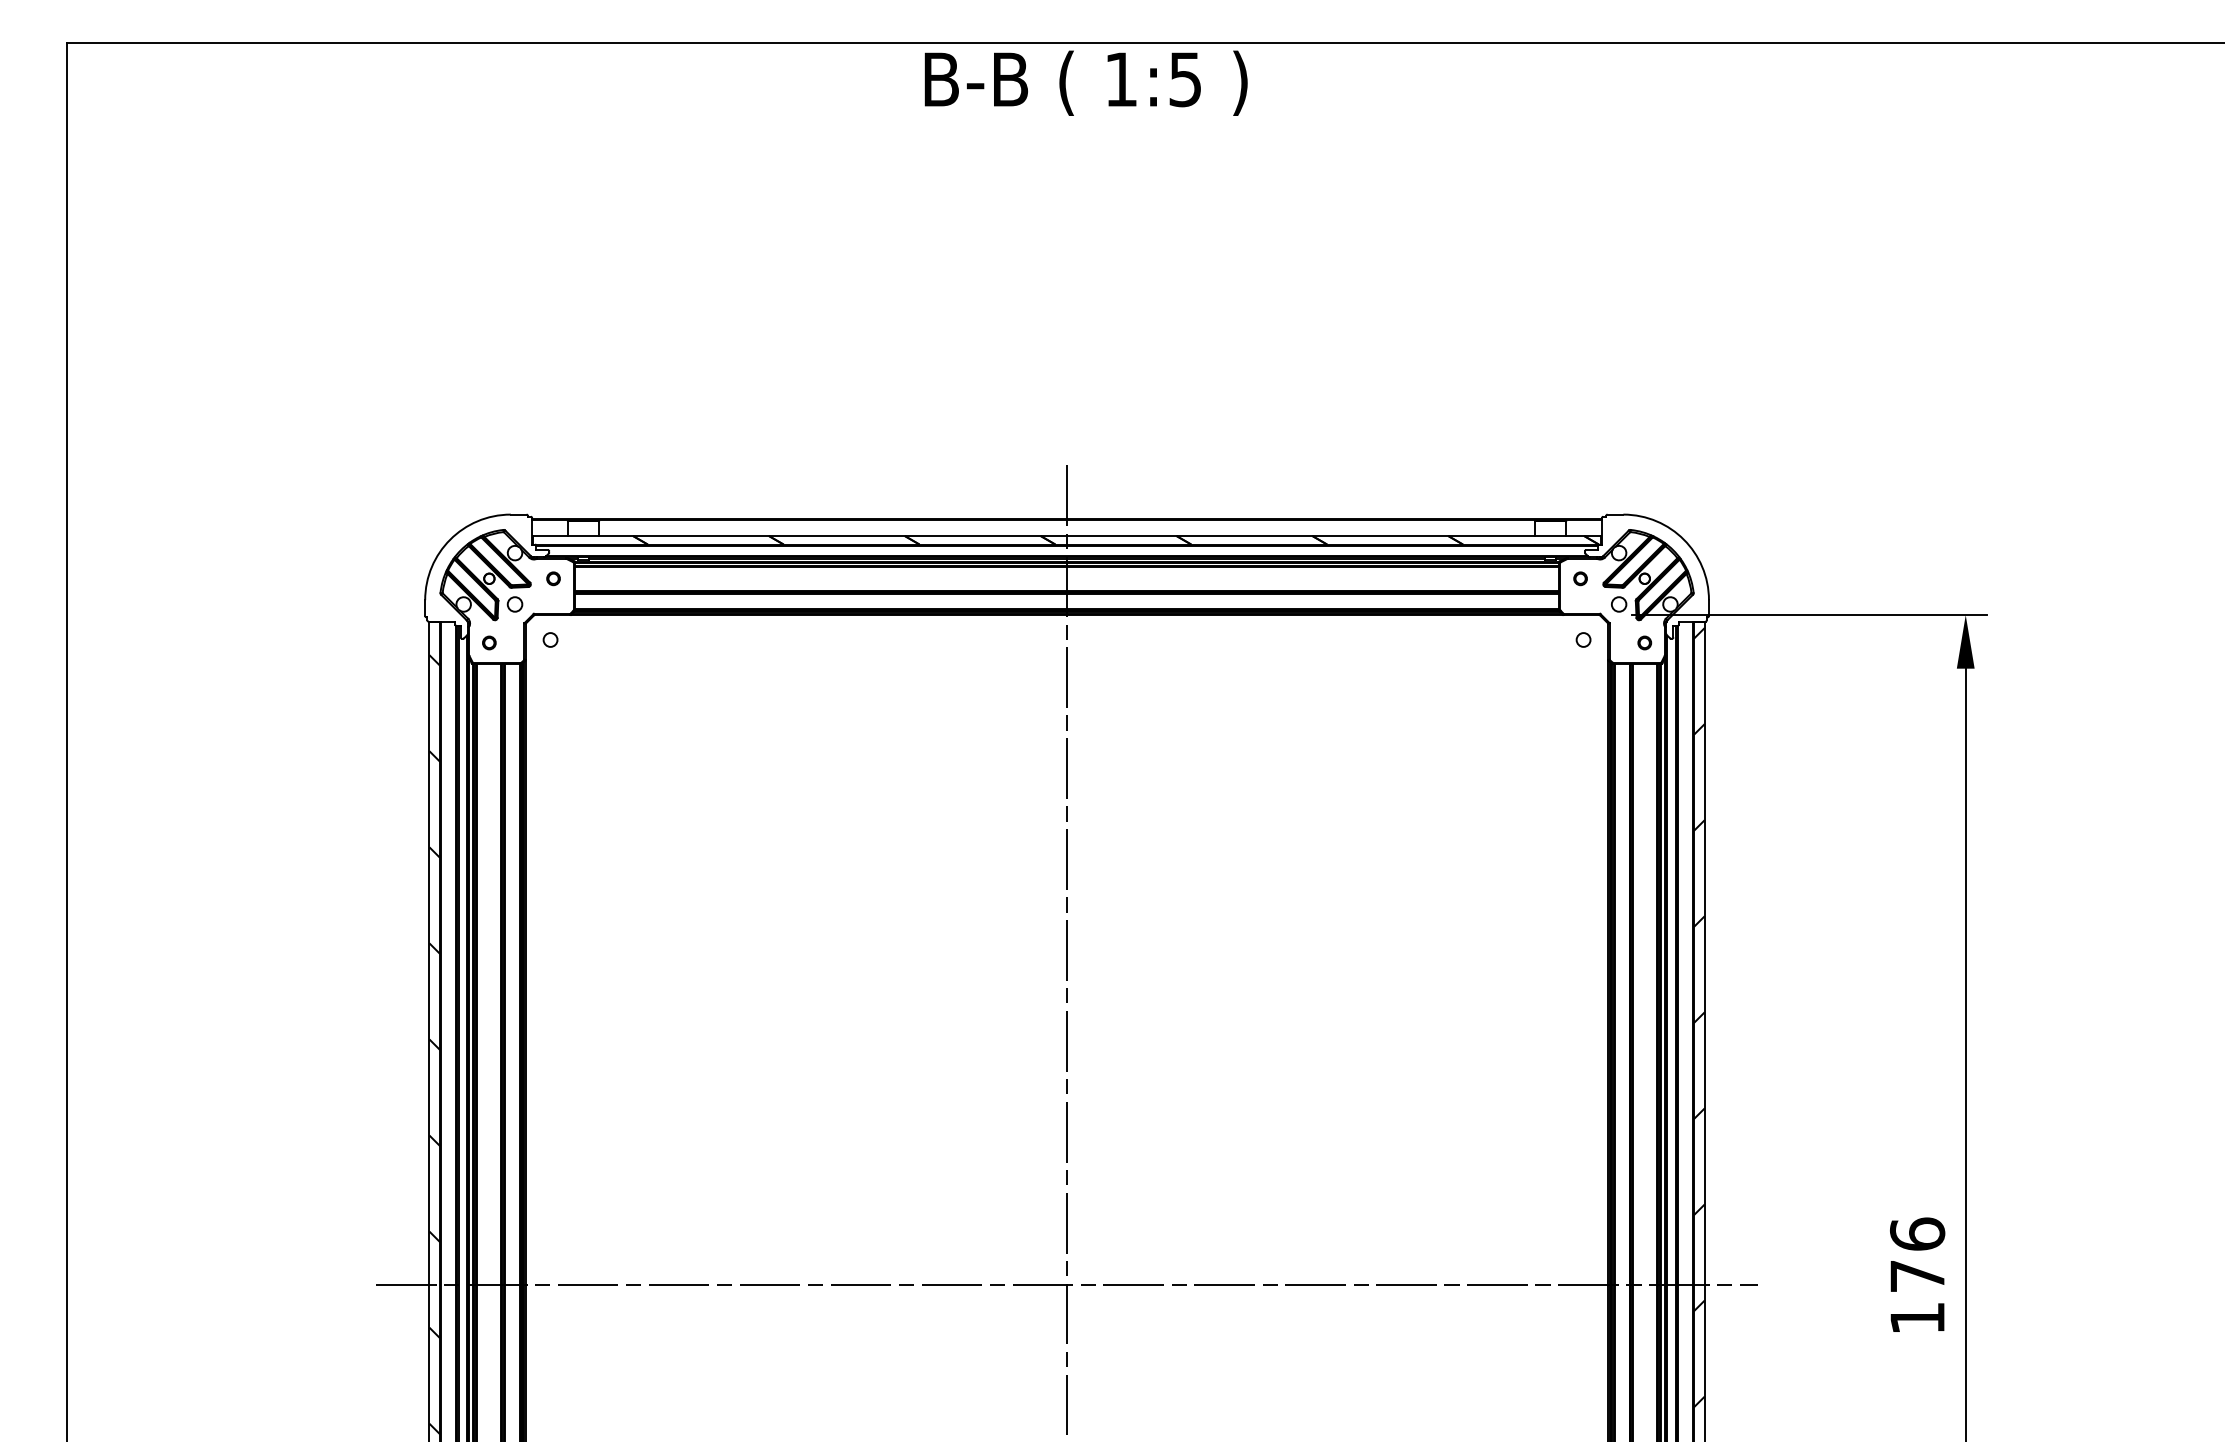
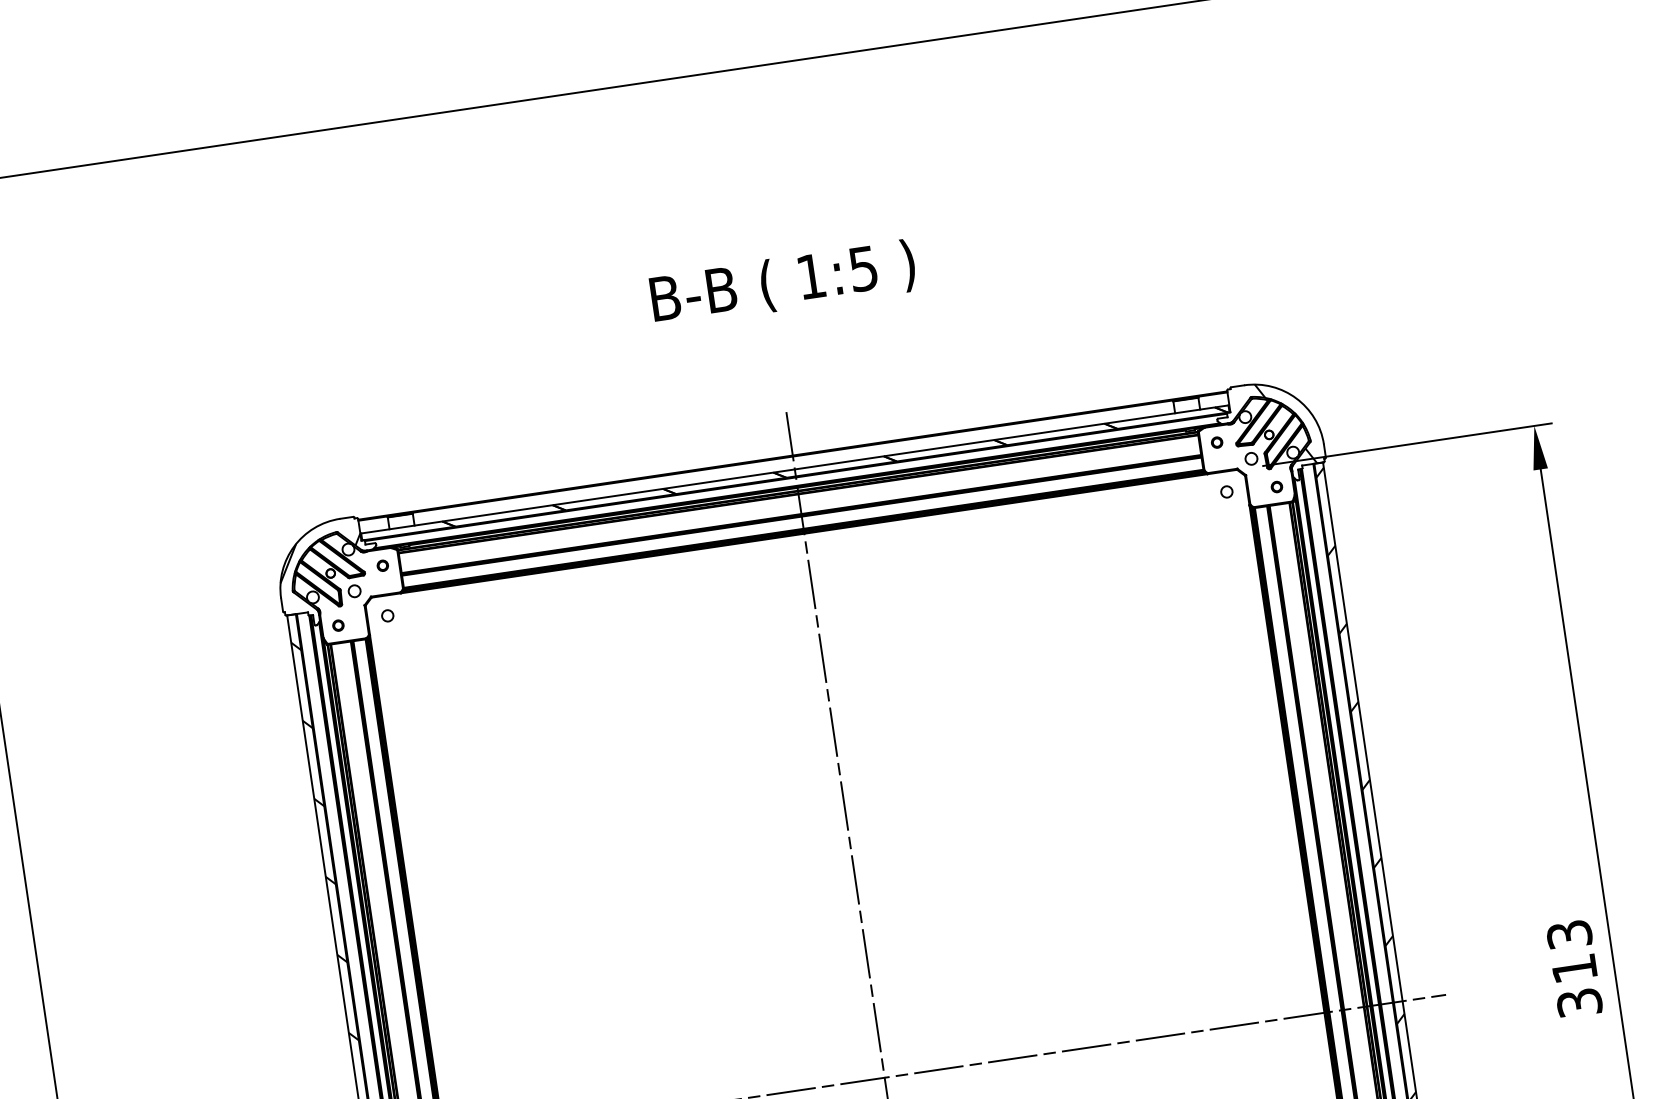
text: (1085, 82) -> (782, 283), moved
hatch: (479, 558) -> (320, 558), added
hatch: (1666, 568) -> (1285, 423), added
text: (1917, 1275) -> (1574, 968), 176 -> 313

